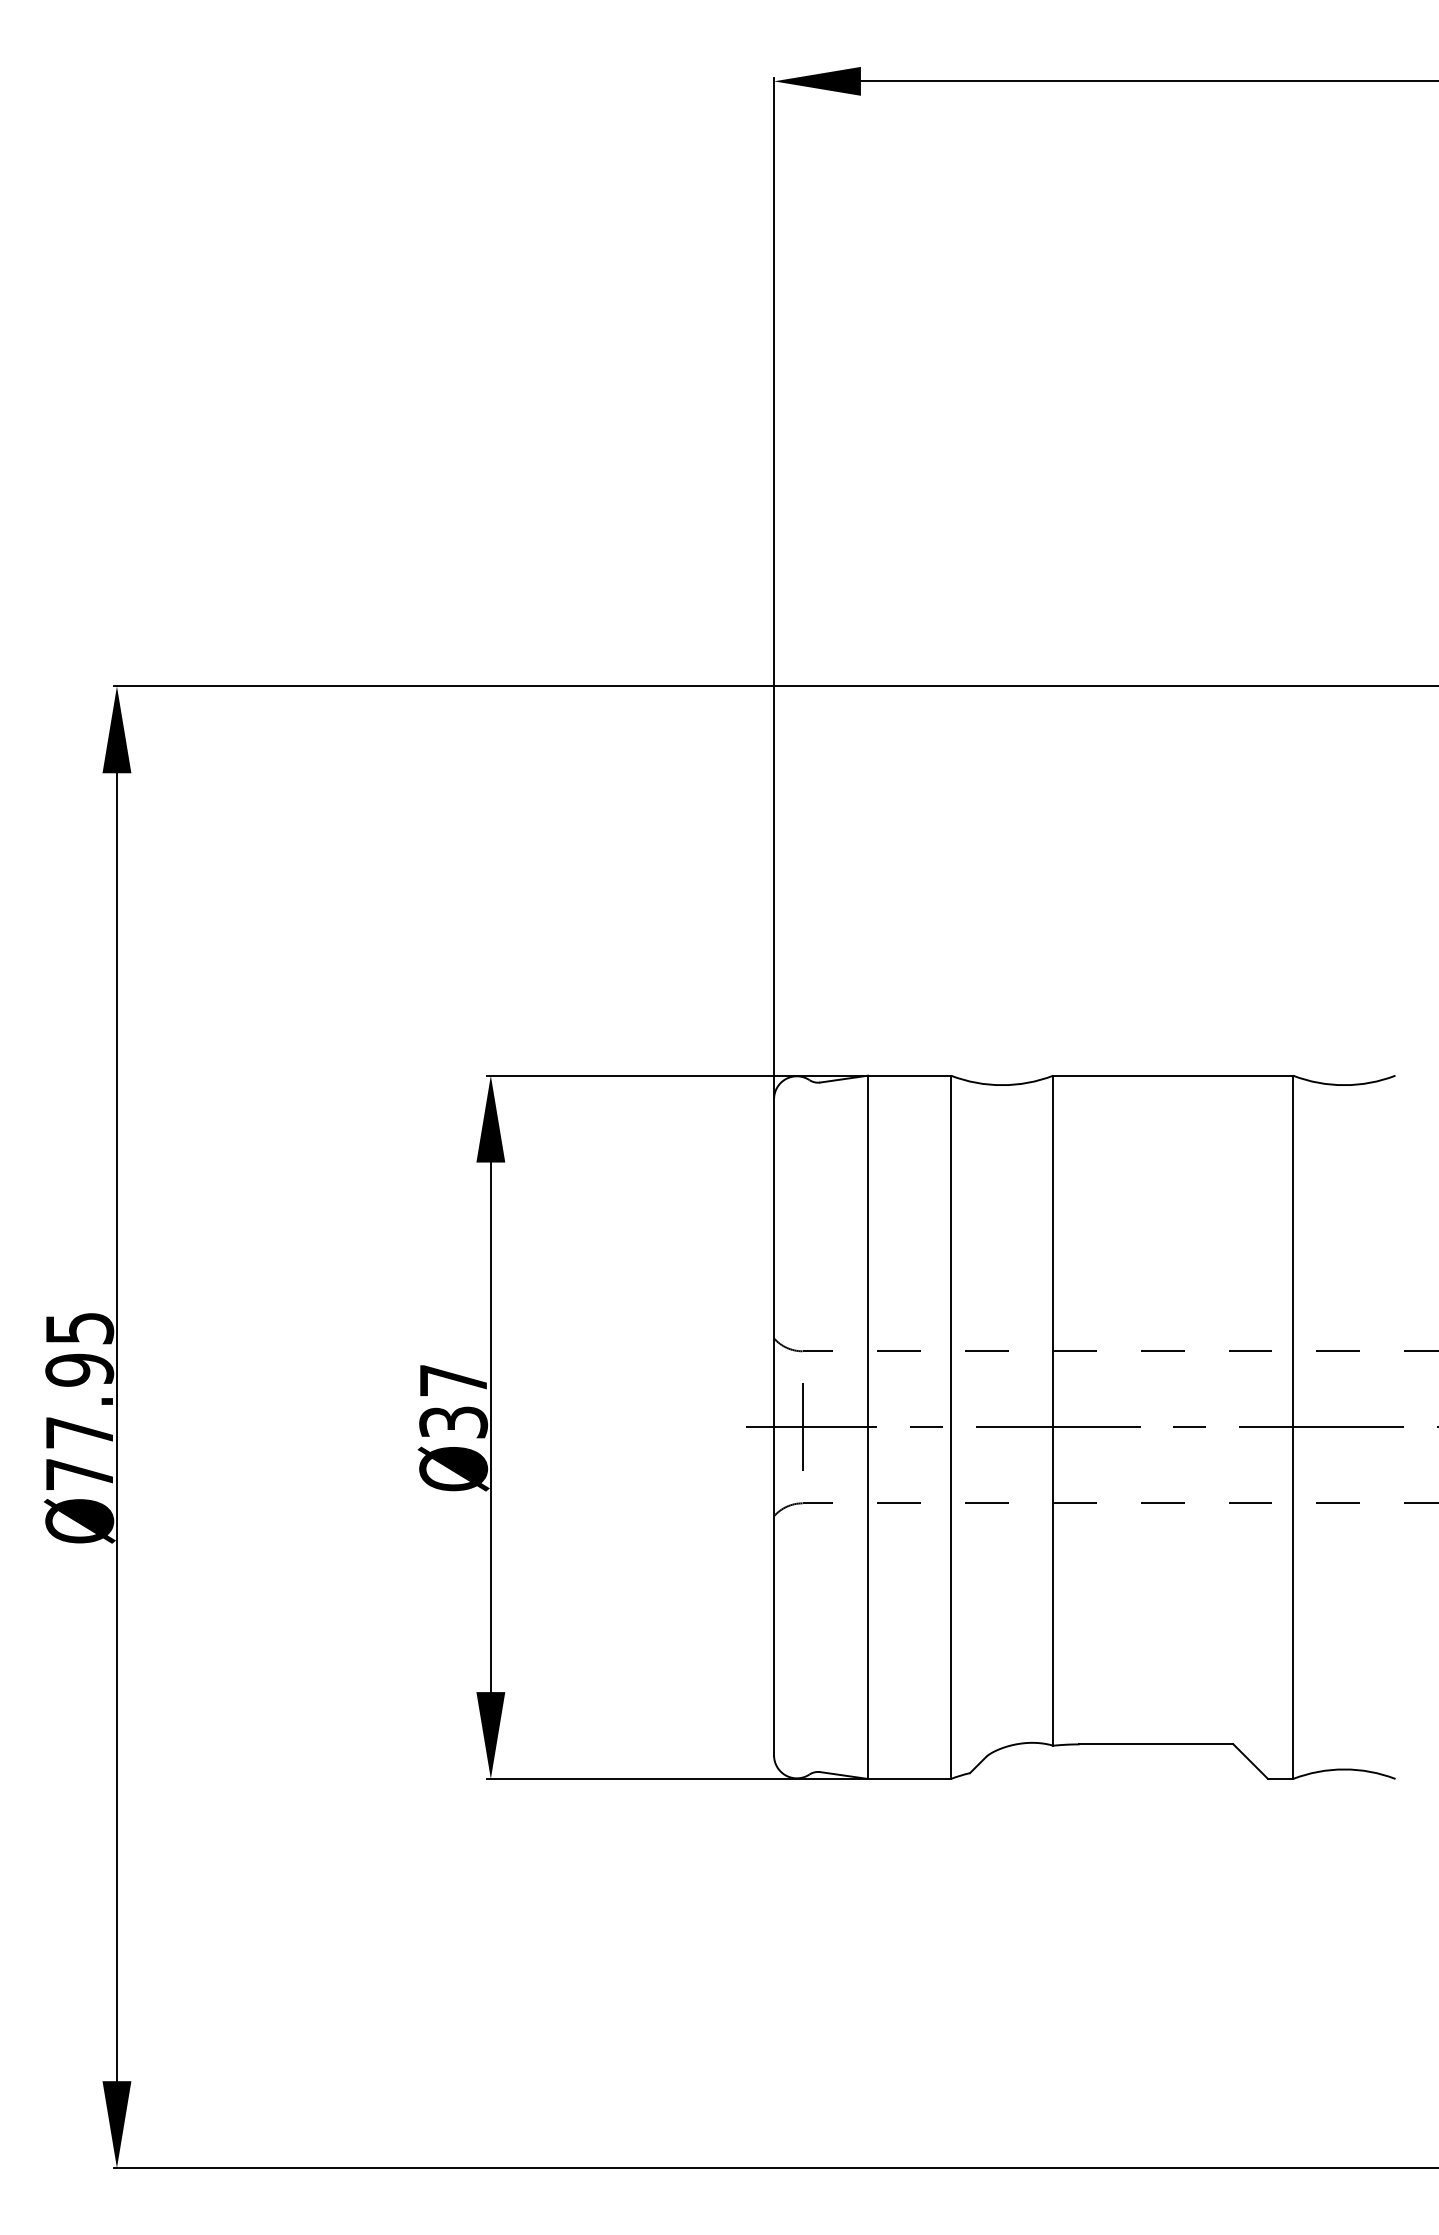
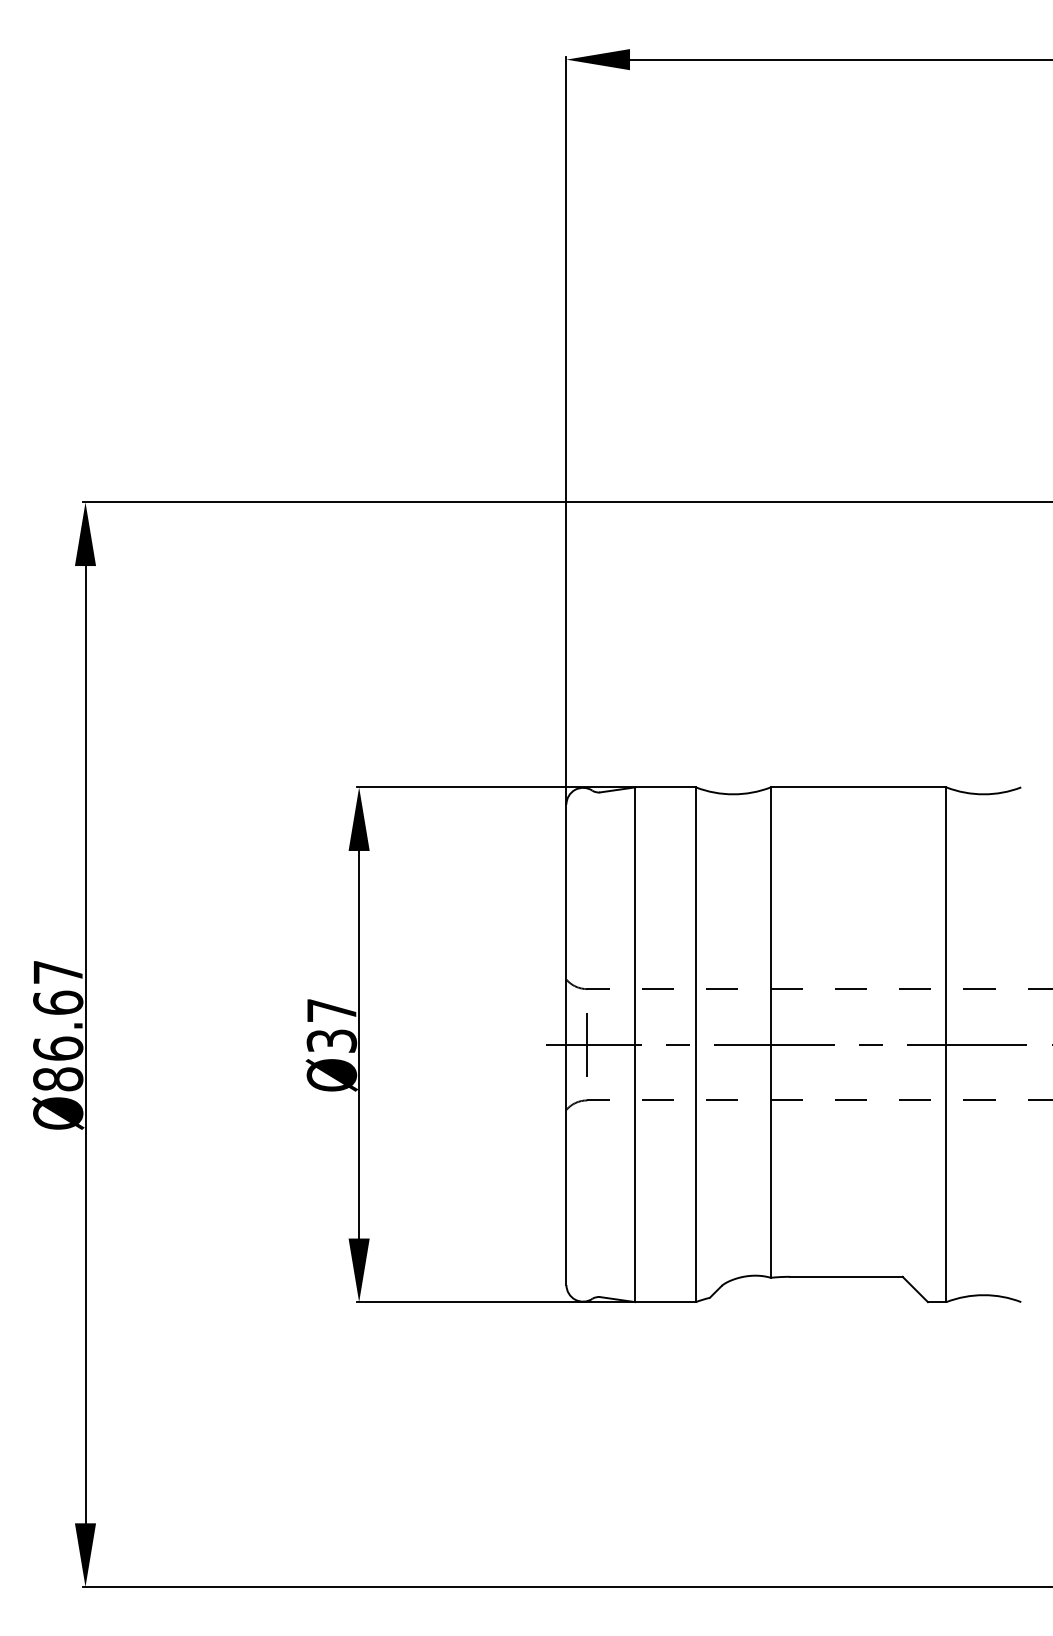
text: (80, 1402) -> (58, 1026), Ø77.95 -> Ø86.67

